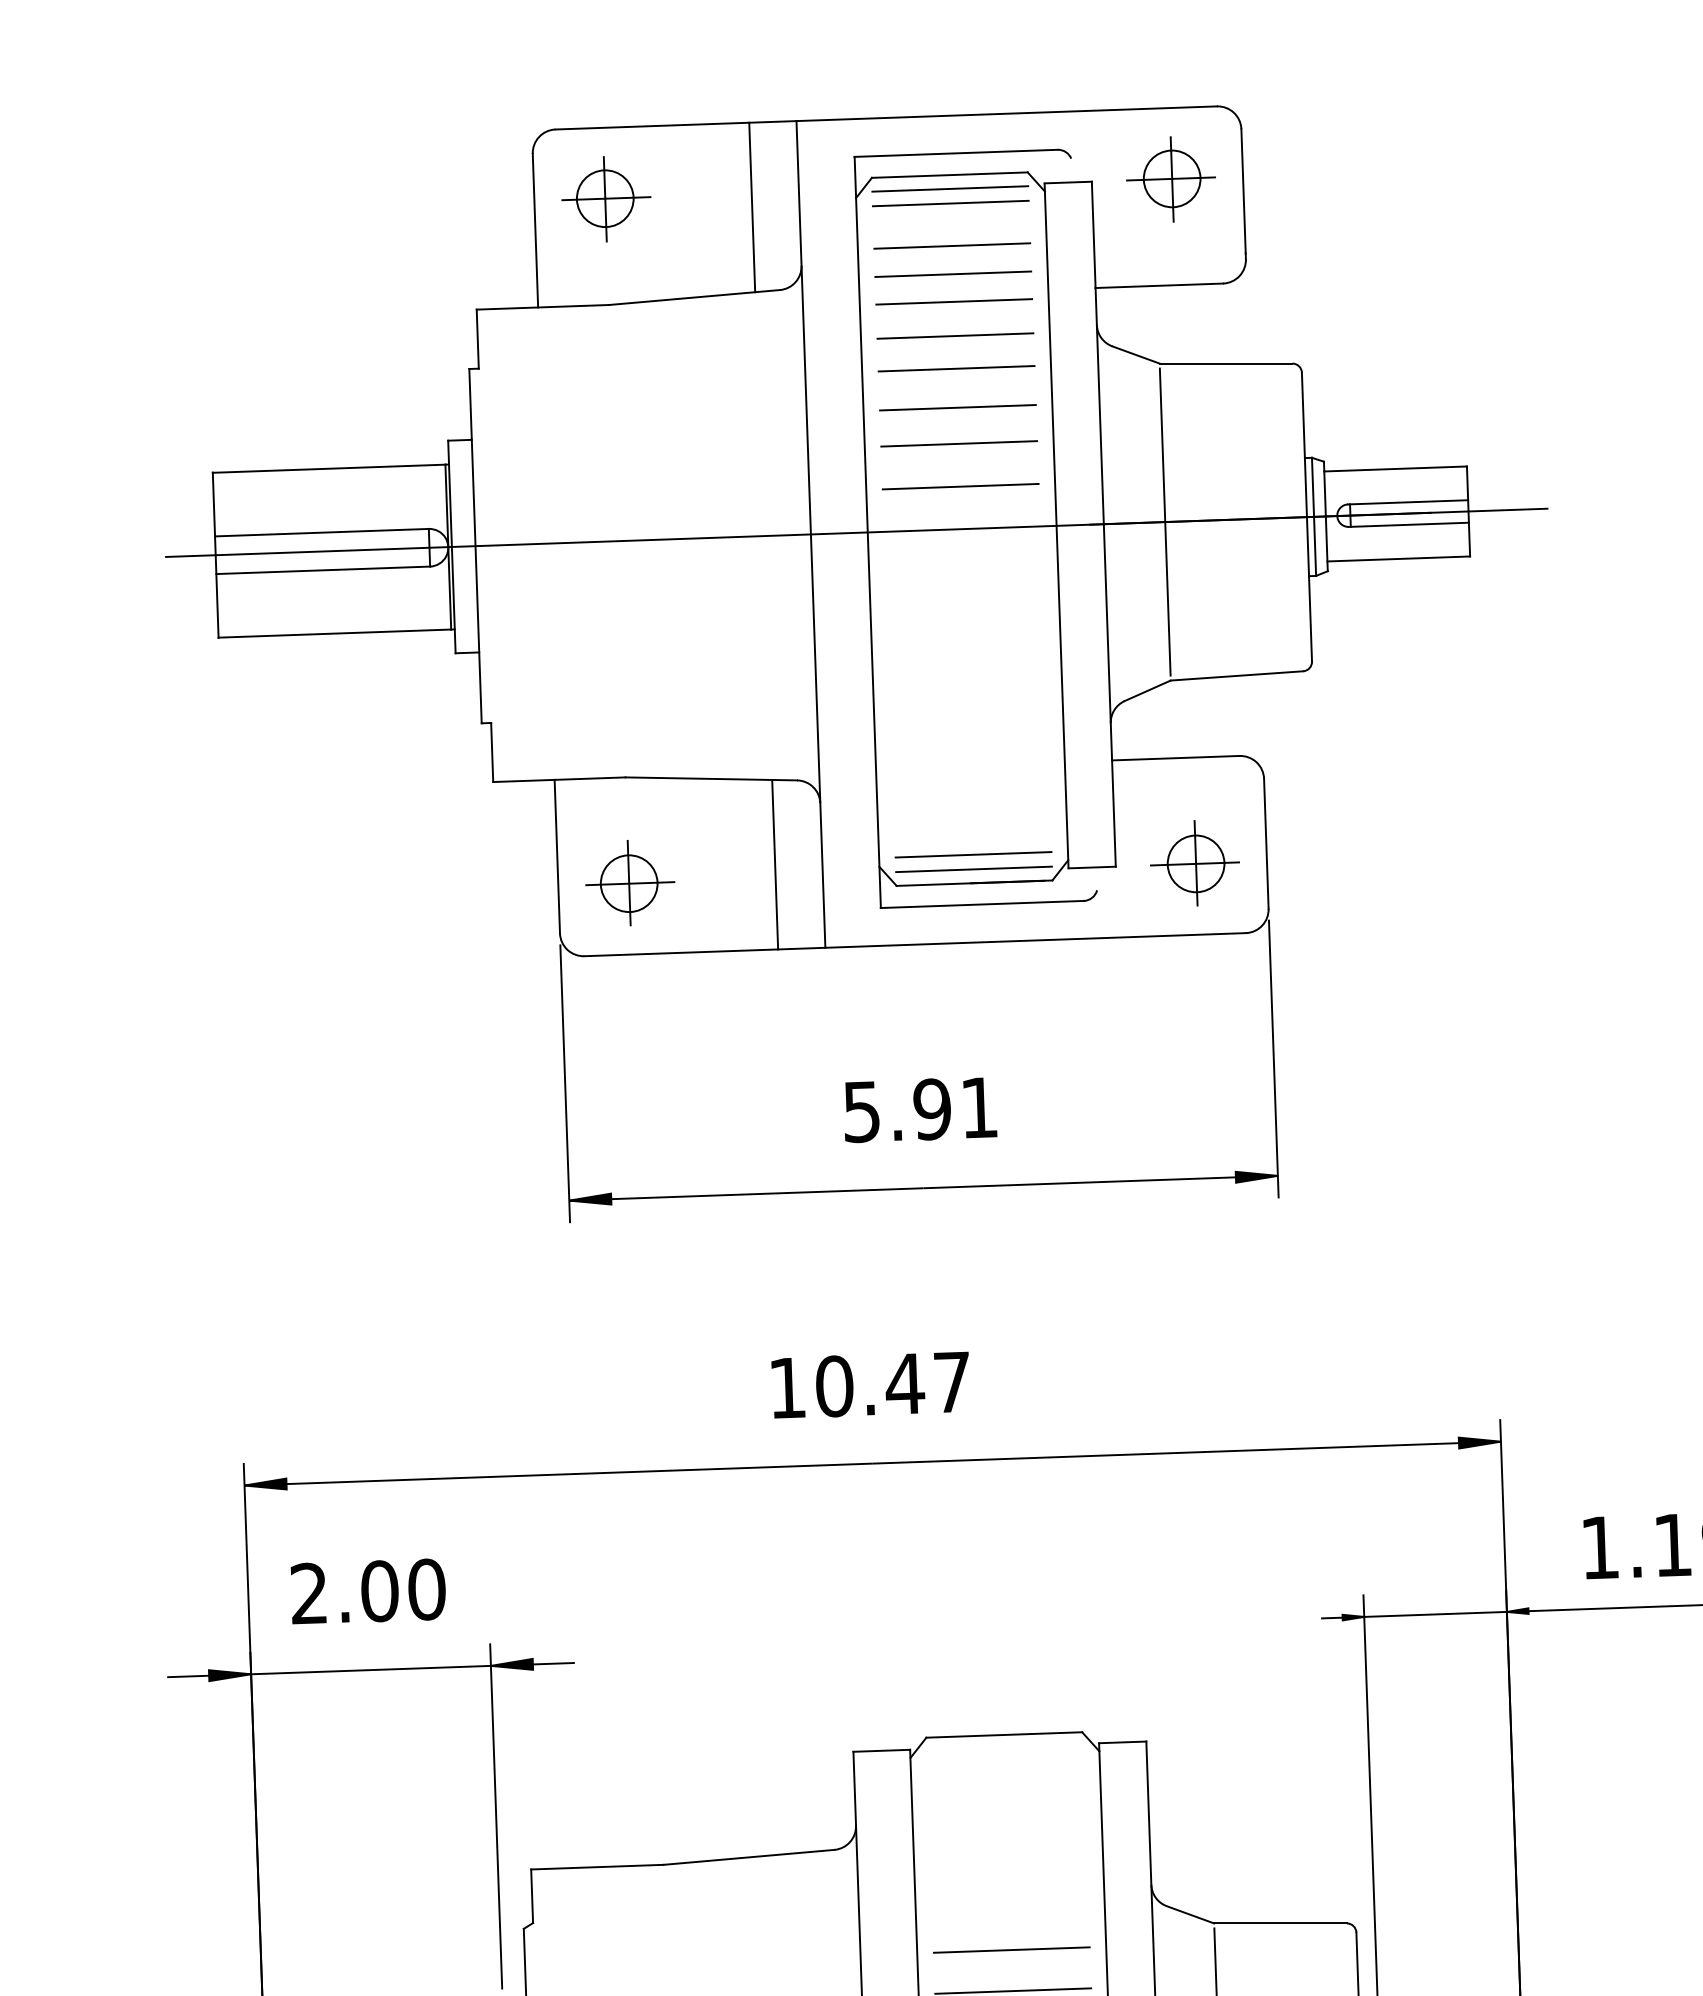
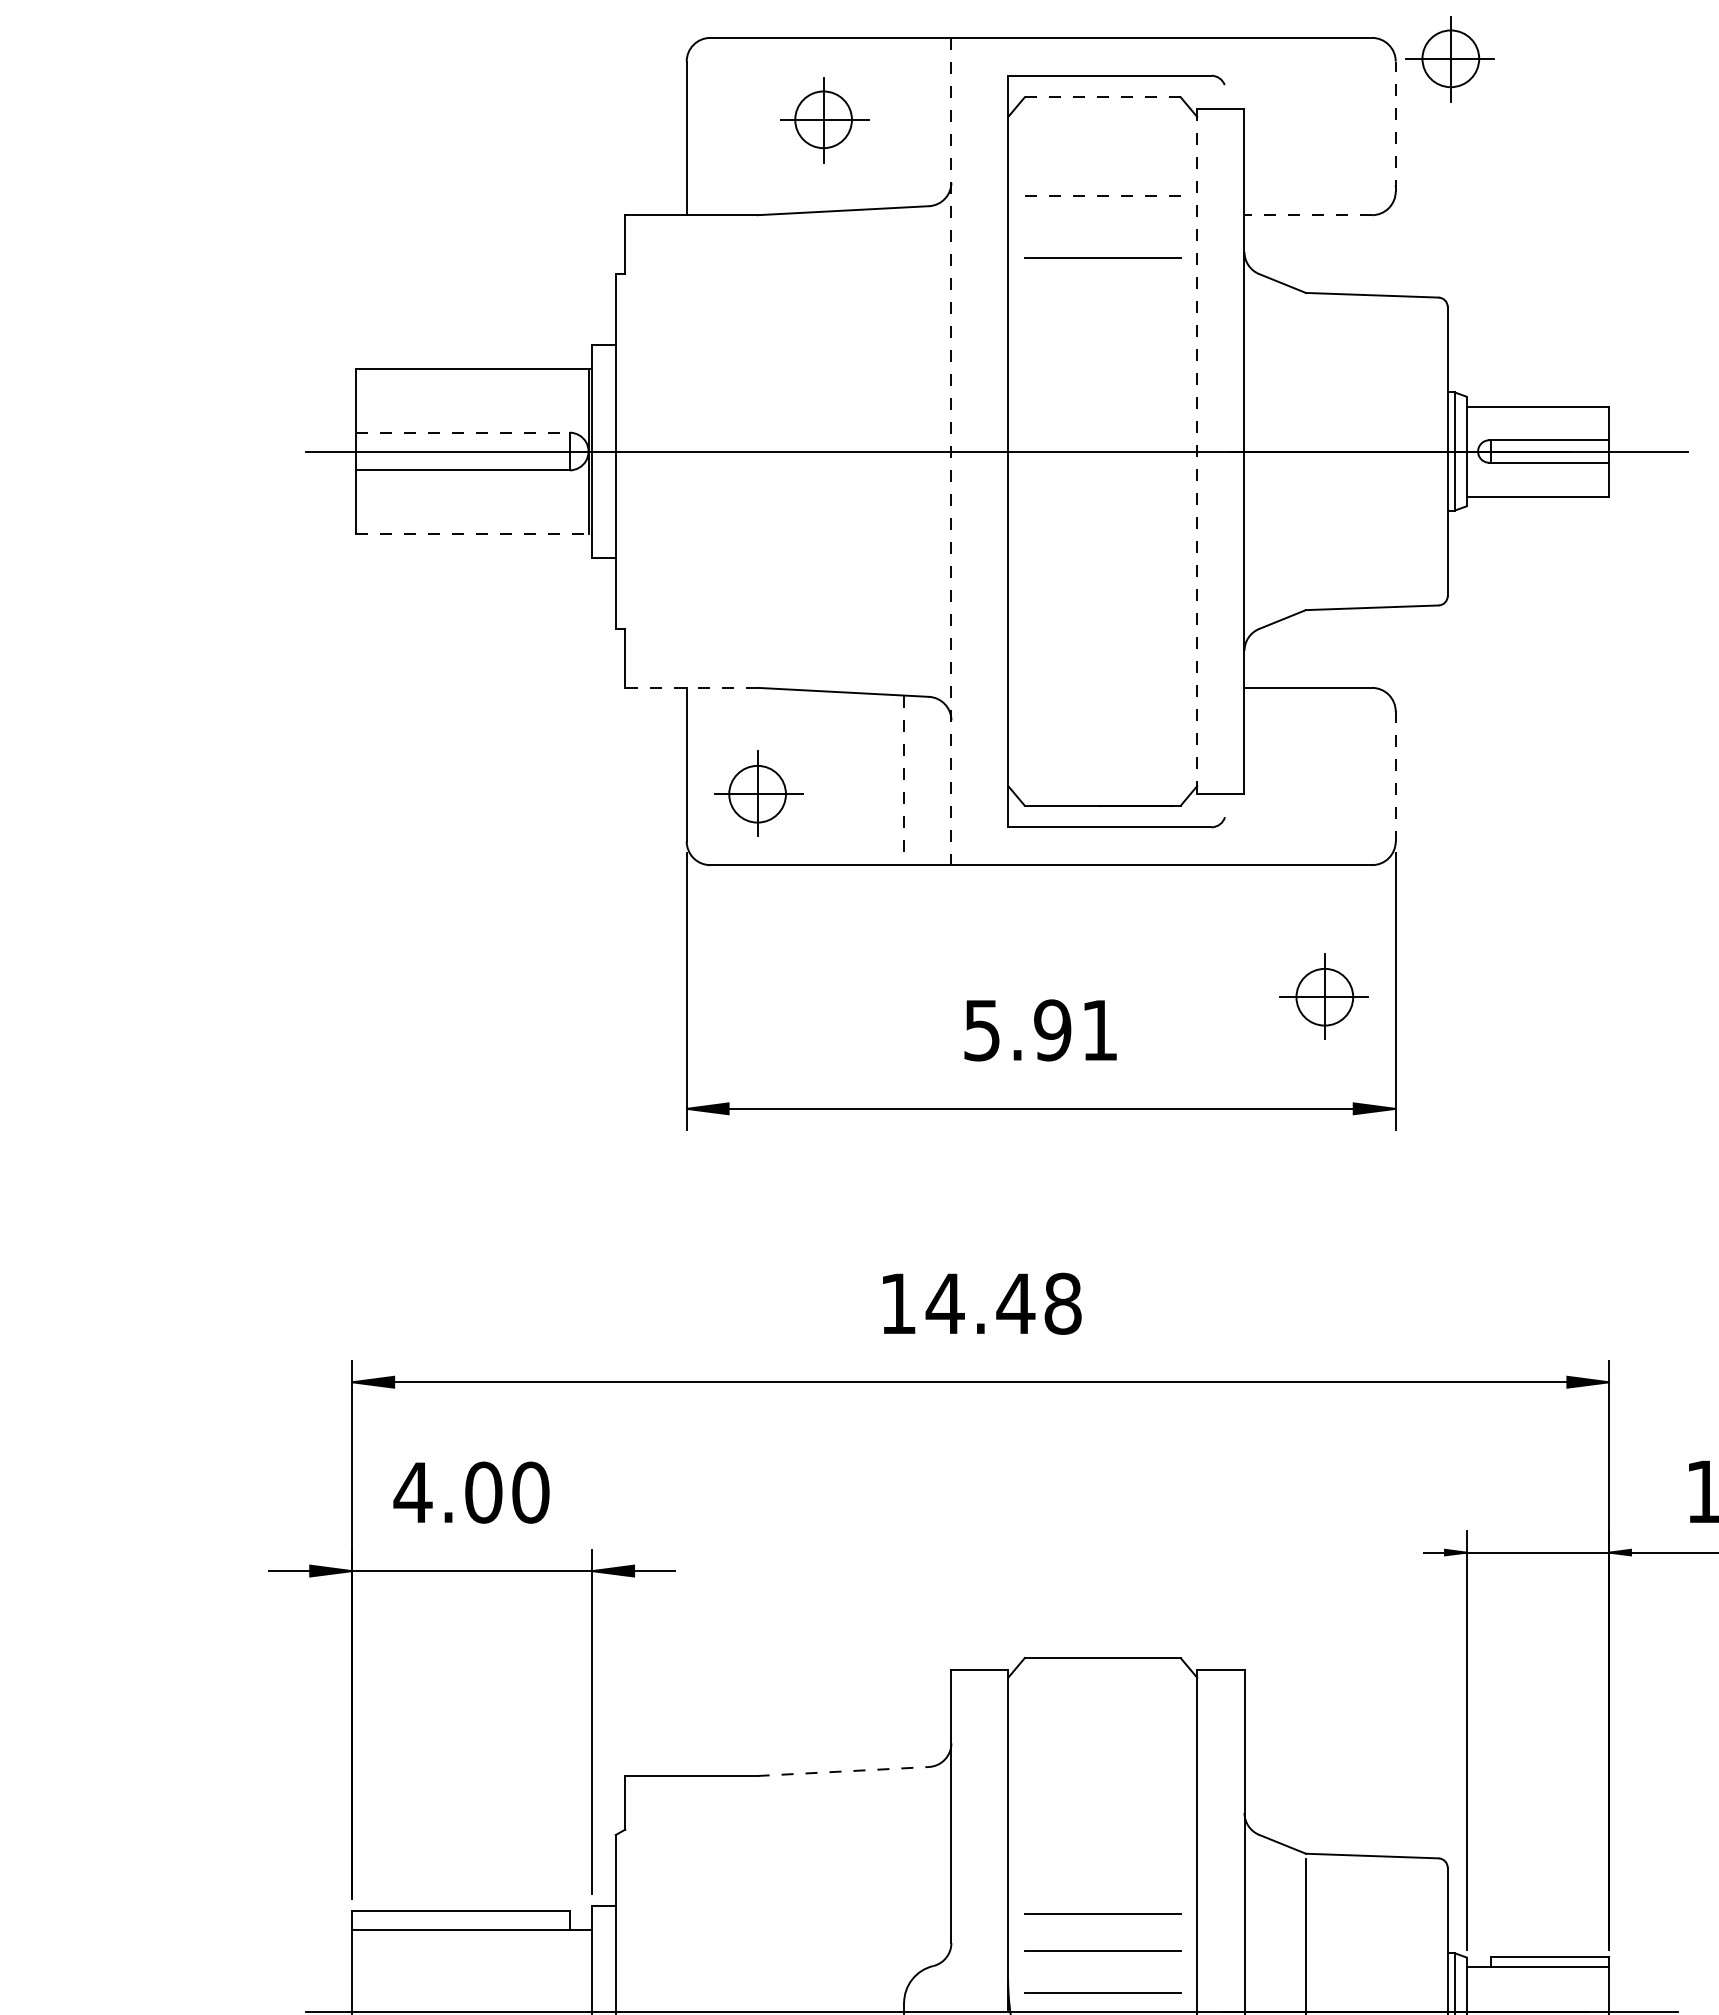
line: (949, 175) -> (1102, 97), solid -> dashed
part: (1170, 179) -> (1449, 59), moved
line: (950, 189) -> (1102, 111), removed
line: (1243, 194) -> (1395, 126), solid -> dashed
part: (606, 199) -> (824, 120), moved
line: (950, 203) -> (1102, 125), removed
line: (752, 207) -> (904, 122), removed
line: (952, 246) -> (1102, 168), removed
line: (953, 274) -> (1102, 196), solid -> dashed
line: (1159, 286) -> (1308, 215), solid -> dashed
line: (954, 302) -> (1102, 224), removed
line: (956, 369) -> (1102, 291), removed
line: (957, 408) -> (1102, 330), removed
line: (958, 444) -> (1102, 366), removed
line: (960, 486) -> (1102, 408), removed
line: (1164, 522) -> (1305, 451), removed
line: (1056, 526) -> (1197, 452), solid -> dashed
line: (321, 532) -> (462, 432), solid -> dashed
line: (811, 534) -> (951, 451), solid -> dashed
line: (337, 634) -> (474, 534), solid -> dashed
line: (558, 779) -> (690, 687), solid -> dashed
line: (1266, 843) -> (1395, 776), solid -> dashed
line: (973, 853) -> (1102, 776), removed
part: (1194, 863) -> (1323, 996), moved
line: (775, 864) -> (904, 780), solid -> dashed
line: (973, 868) -> (1102, 791), removed
text: (892, 1384) -> (1003, 1303), 10.47 -> 14.48
text: (308, 1592) -> (412, 1491), 2.00 -> 4.00
line: (749, 1857) -> (843, 1771), solid -> dashed
line: (1011, 1950) -> (1102, 1873), removed

